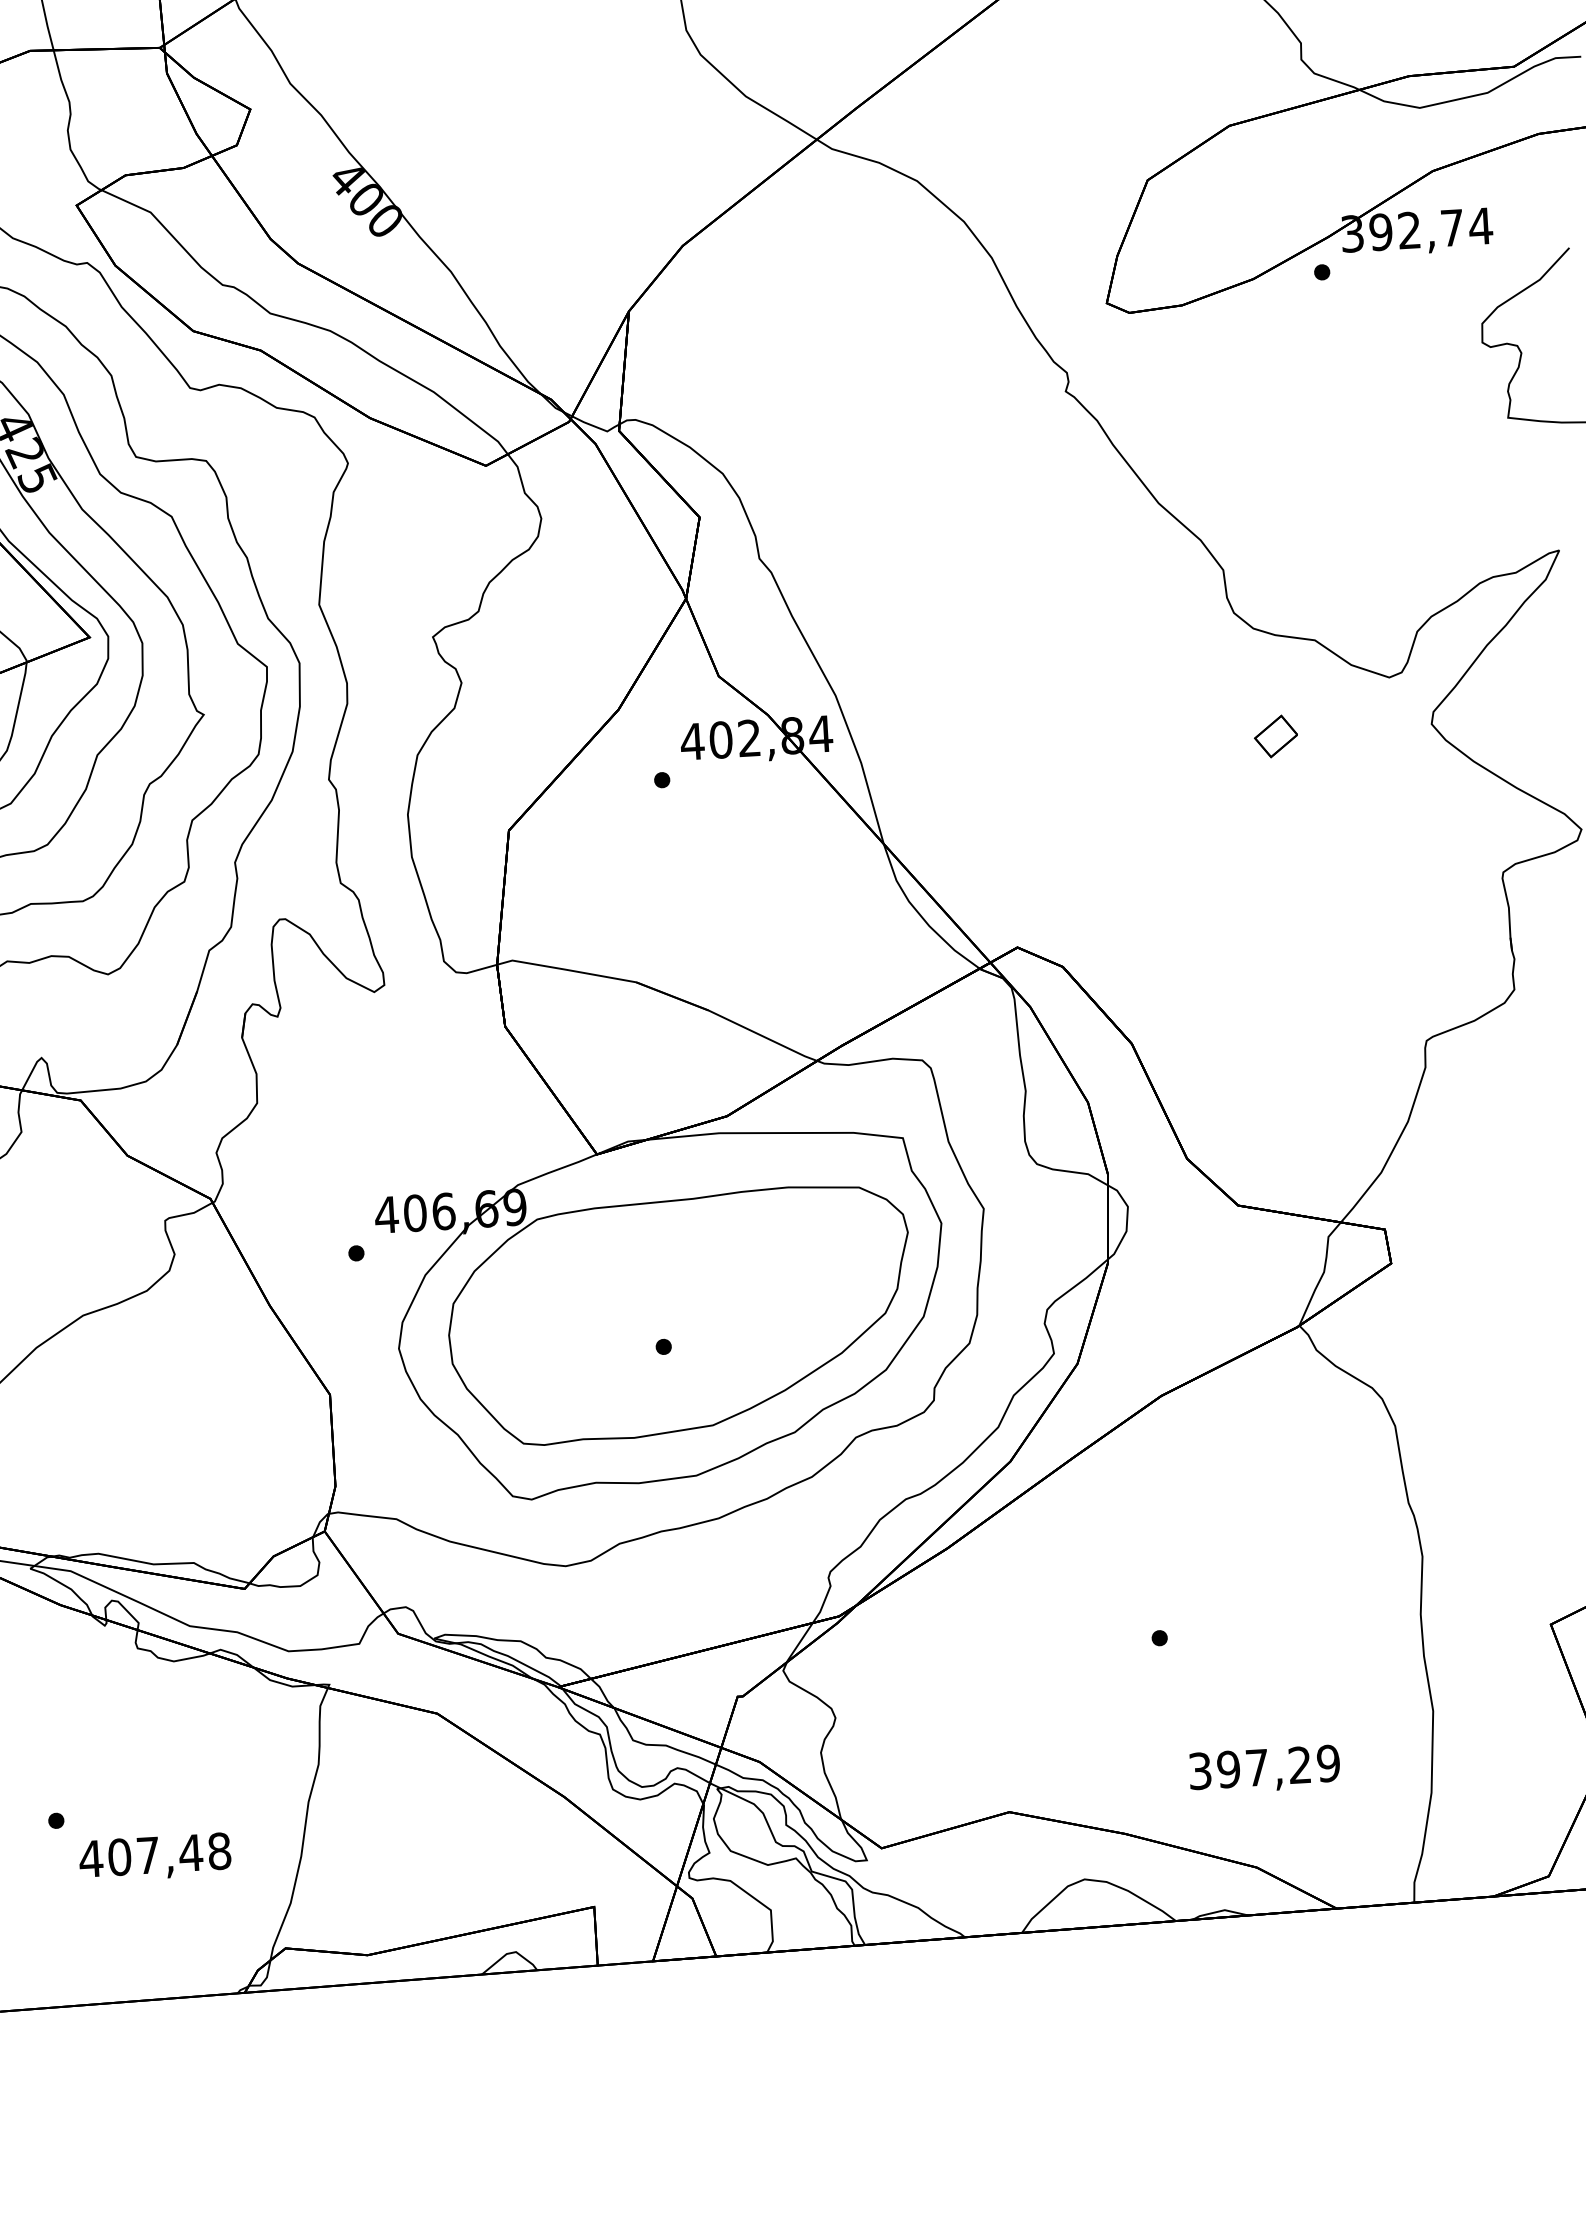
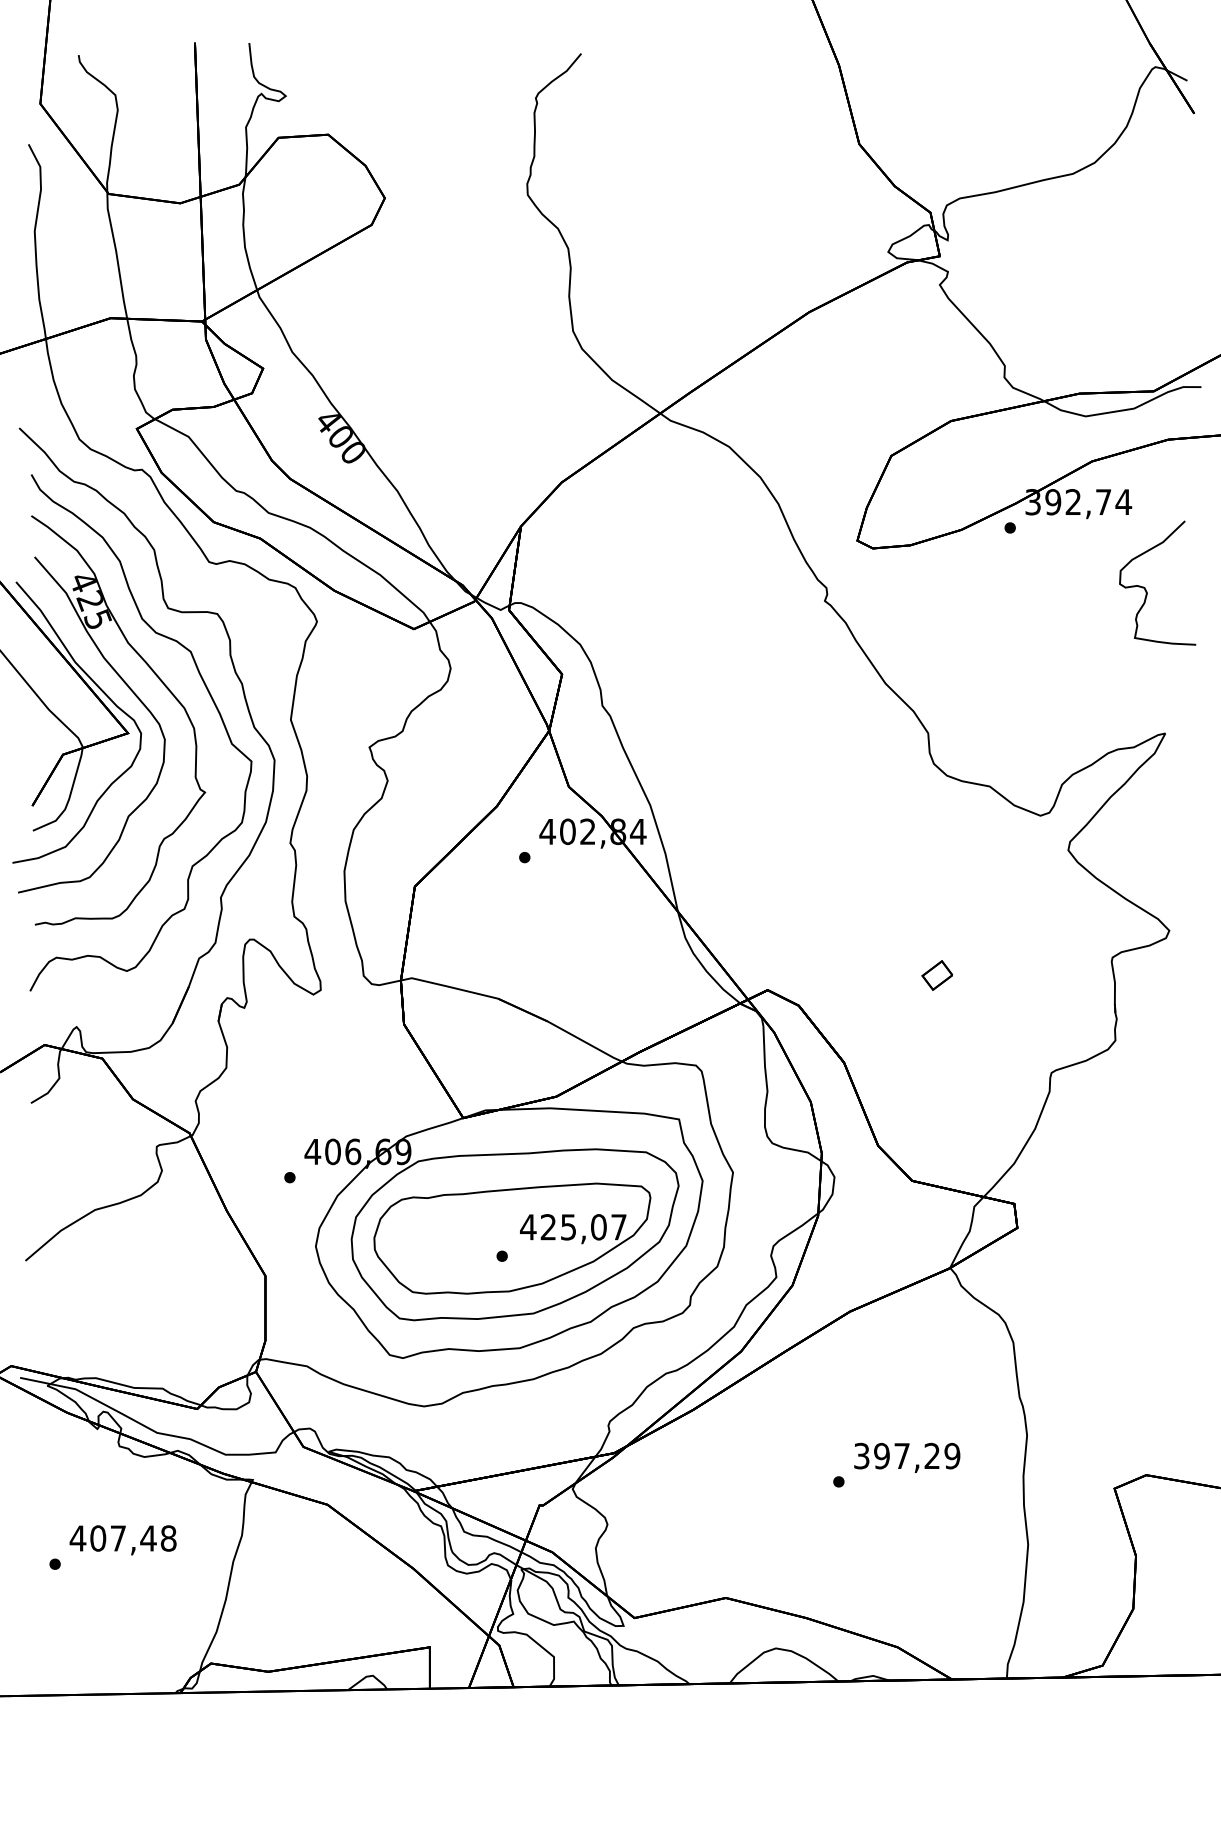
part: (1274, 736) -> (936, 975), moved
part: (676, 1320) -> (512, 1238), added
text: (1265, 1769) -> (907, 1457), moved
text: (154, 1858) -> (122, 1540), moved

